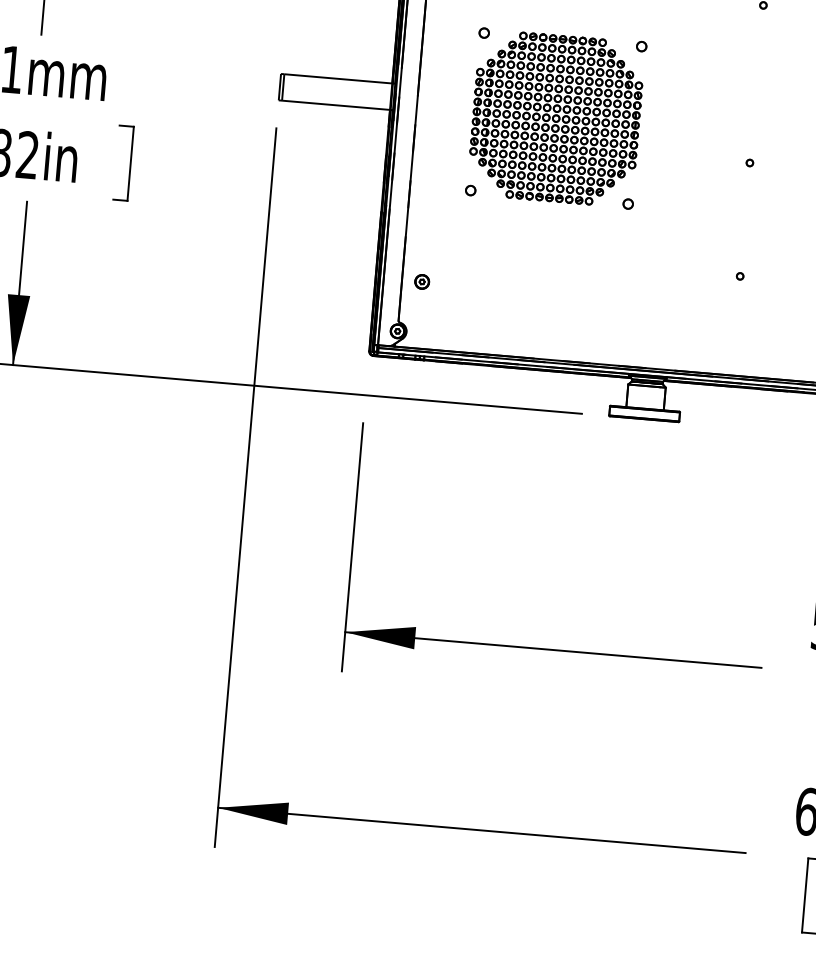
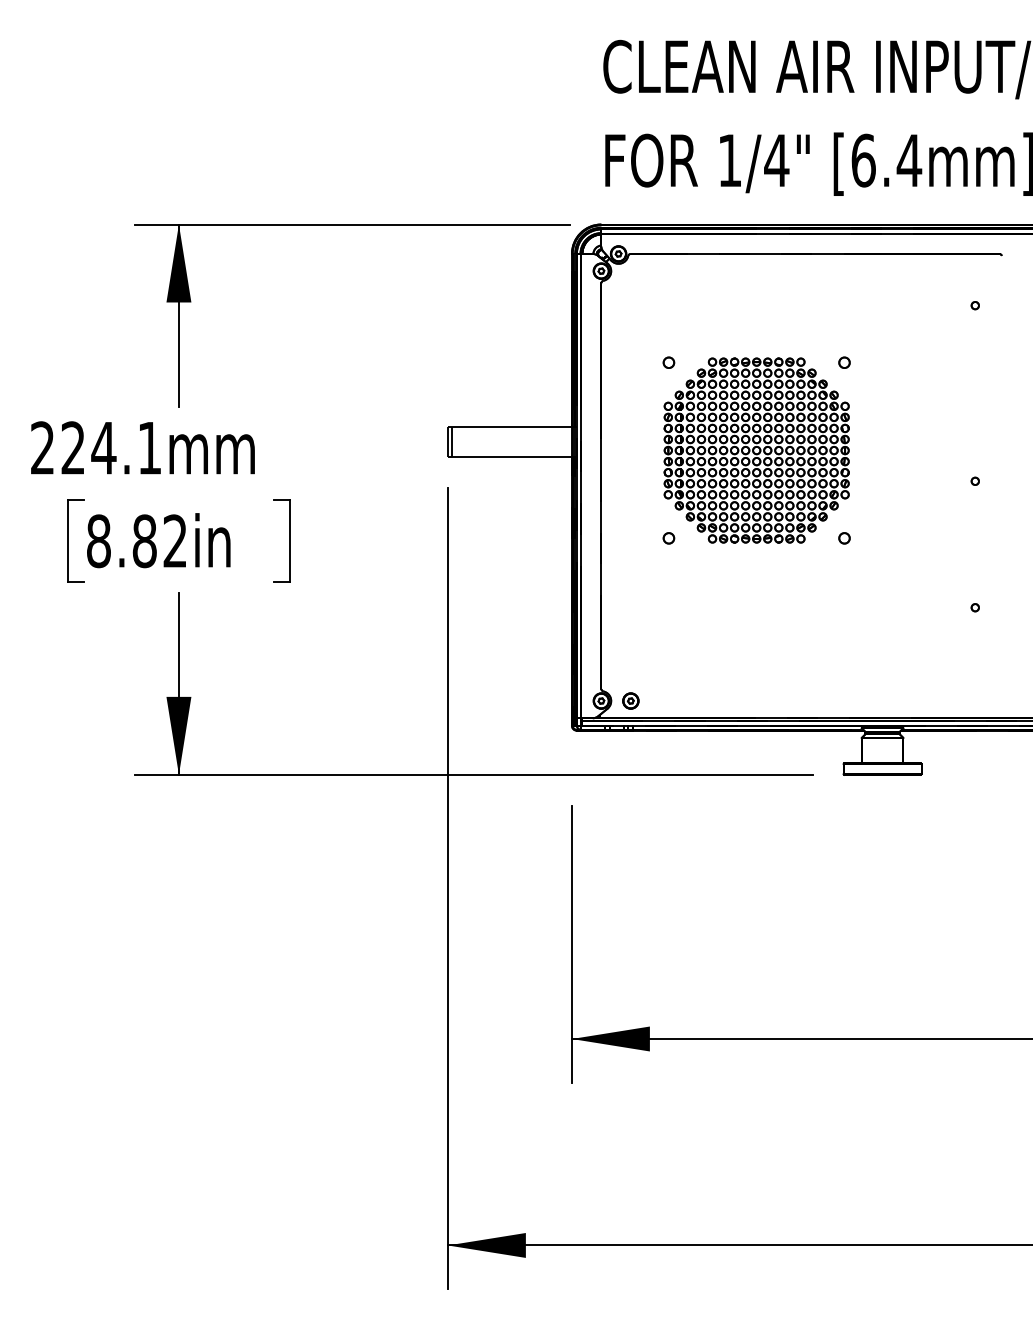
part: (421, 281) -> (630, 700), moved

